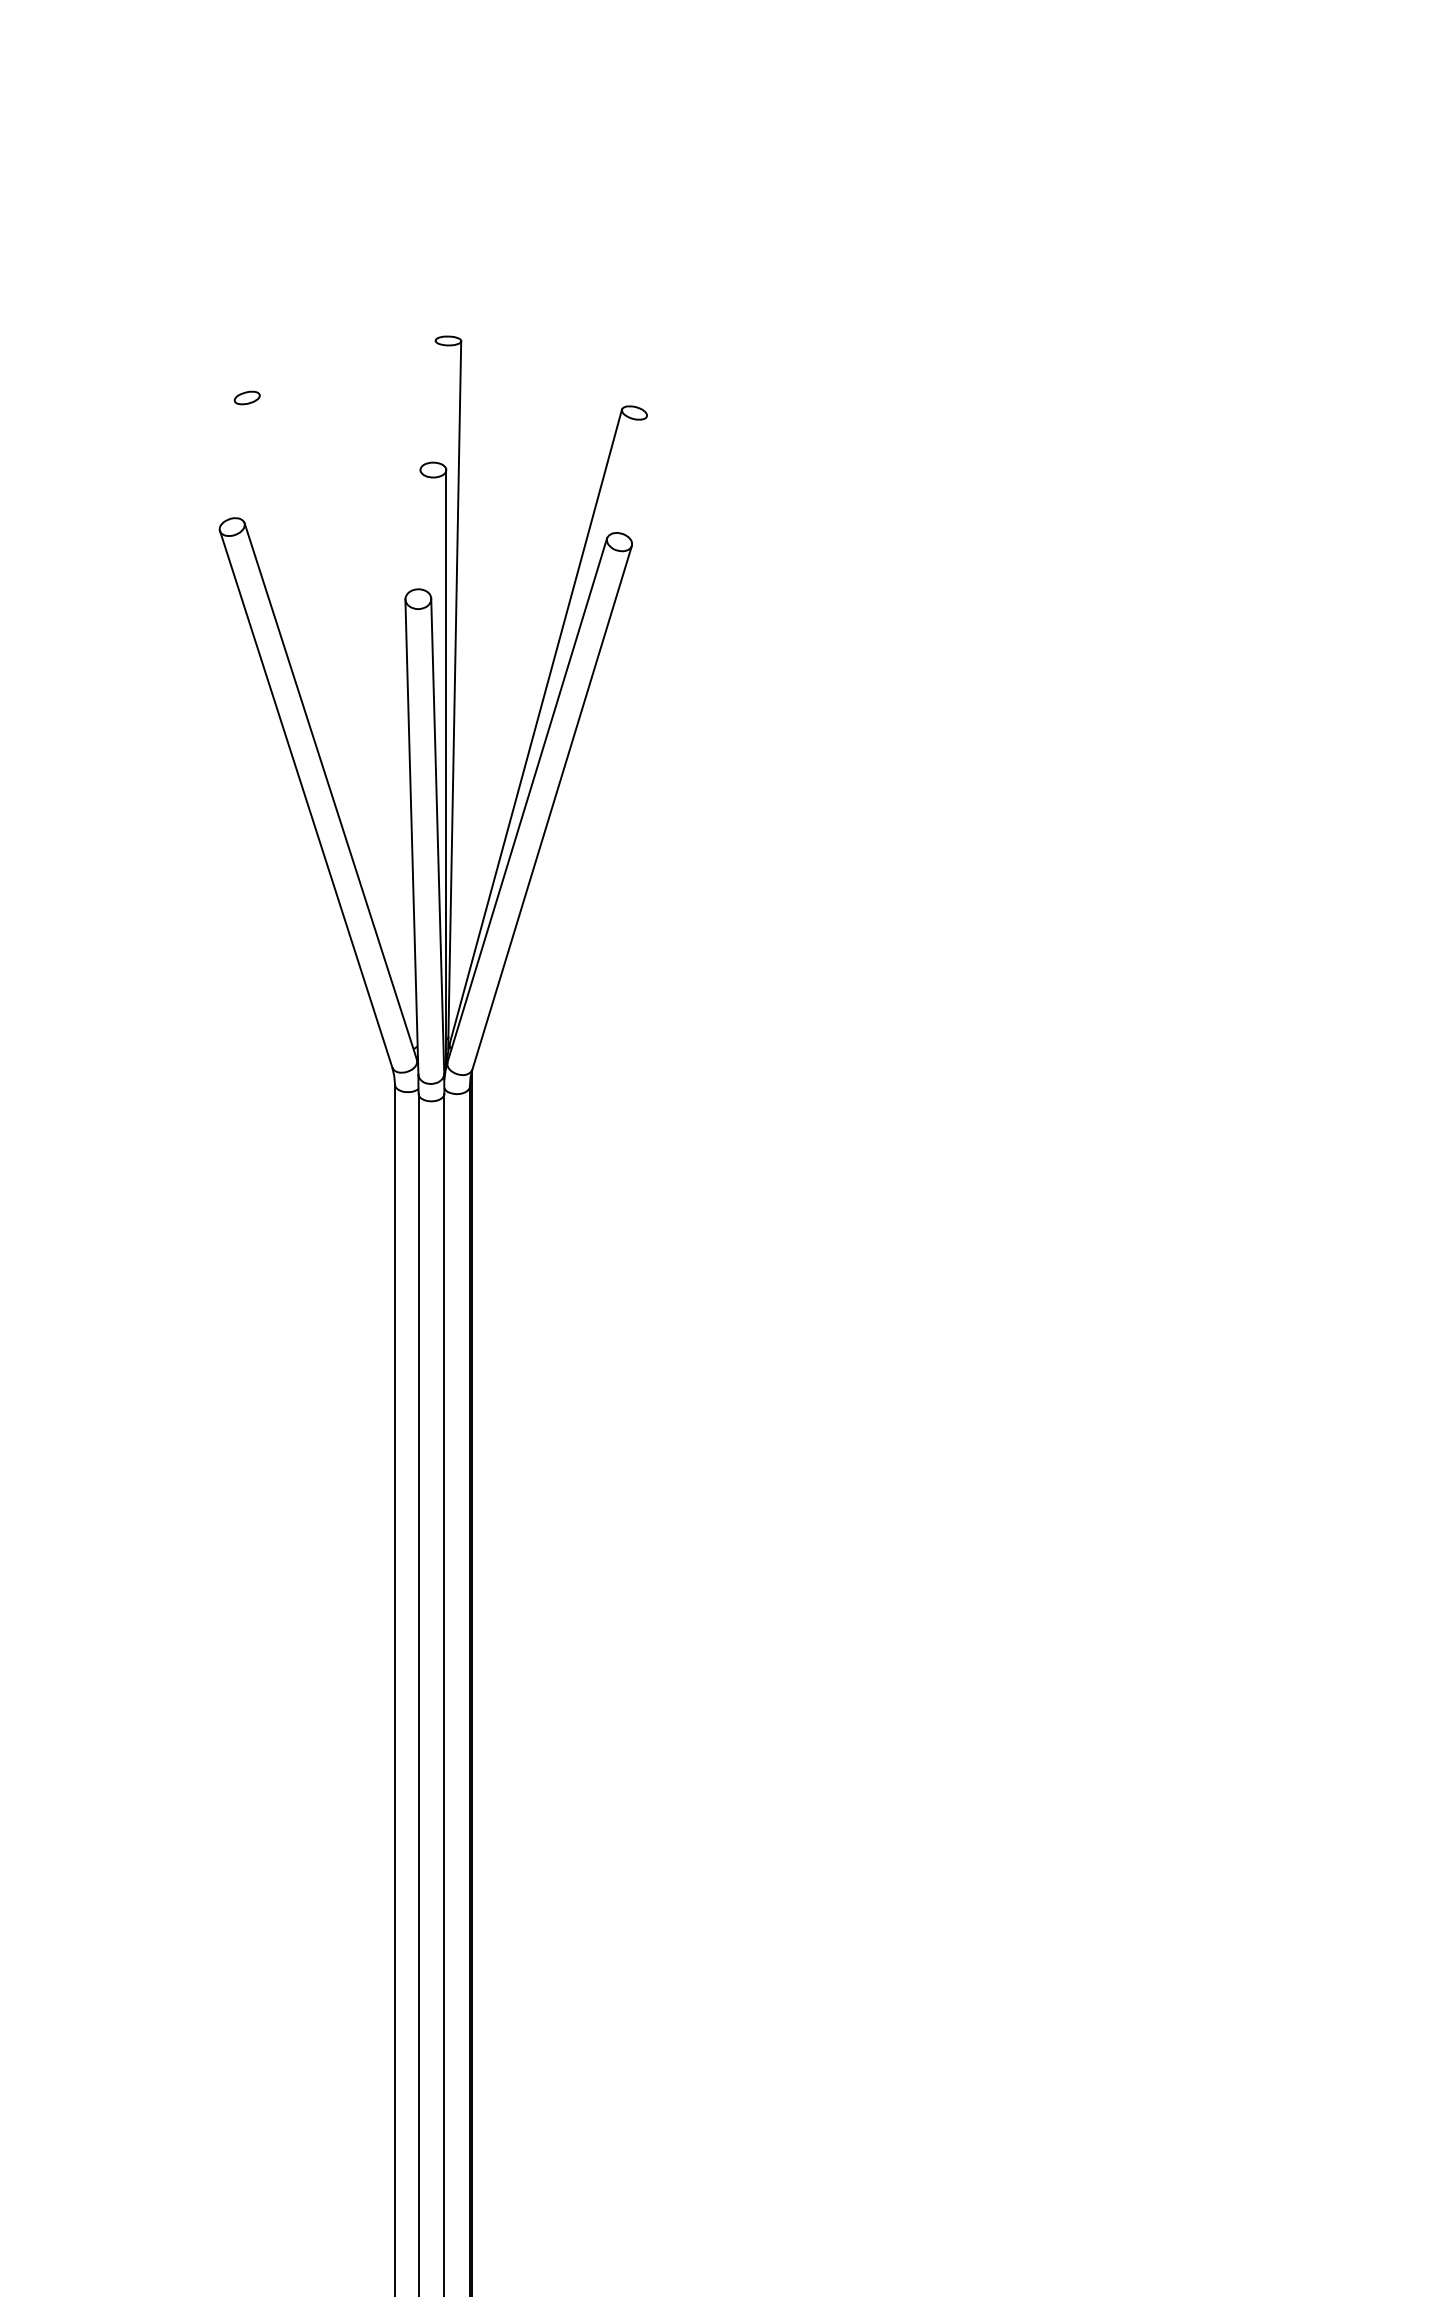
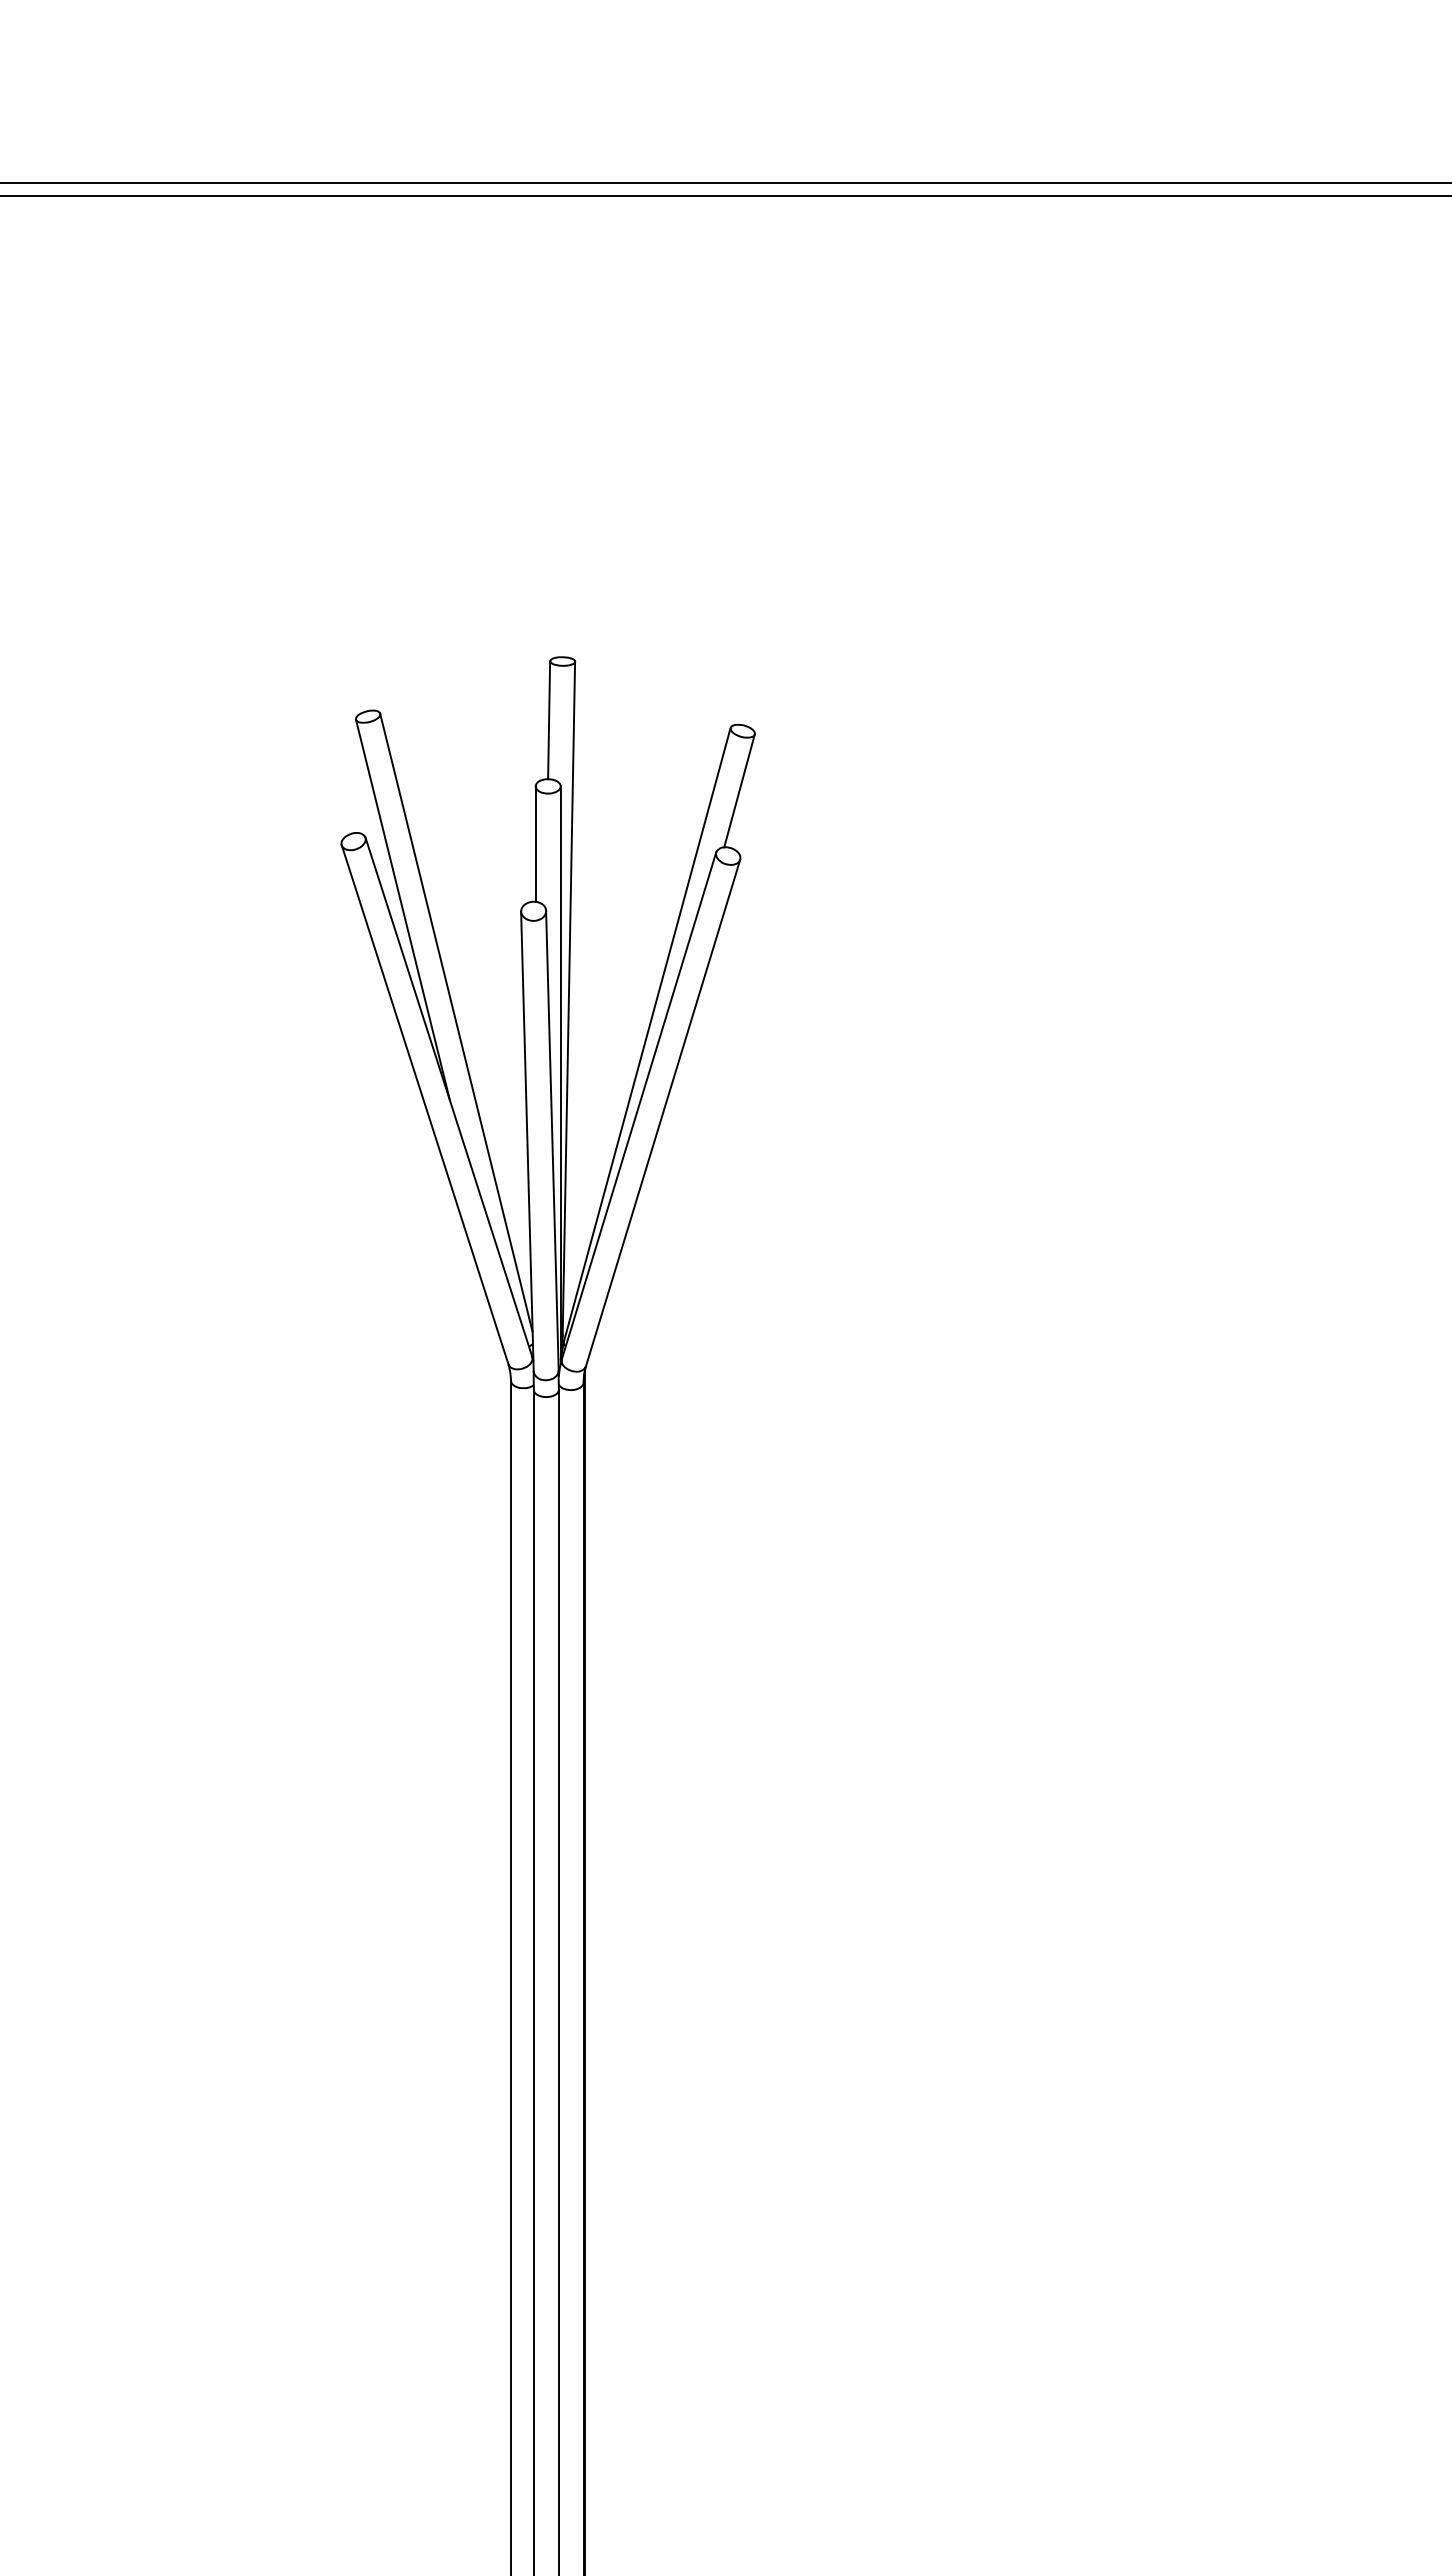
line: (434, 401) -> (549, 720), added
line: (631, 474) -> (739, 790), added
line: (420, 529) -> (535, 843), added
line: (282, 597) -> (402, 909), added
line: (338, 714) -> (456, 1022), added

